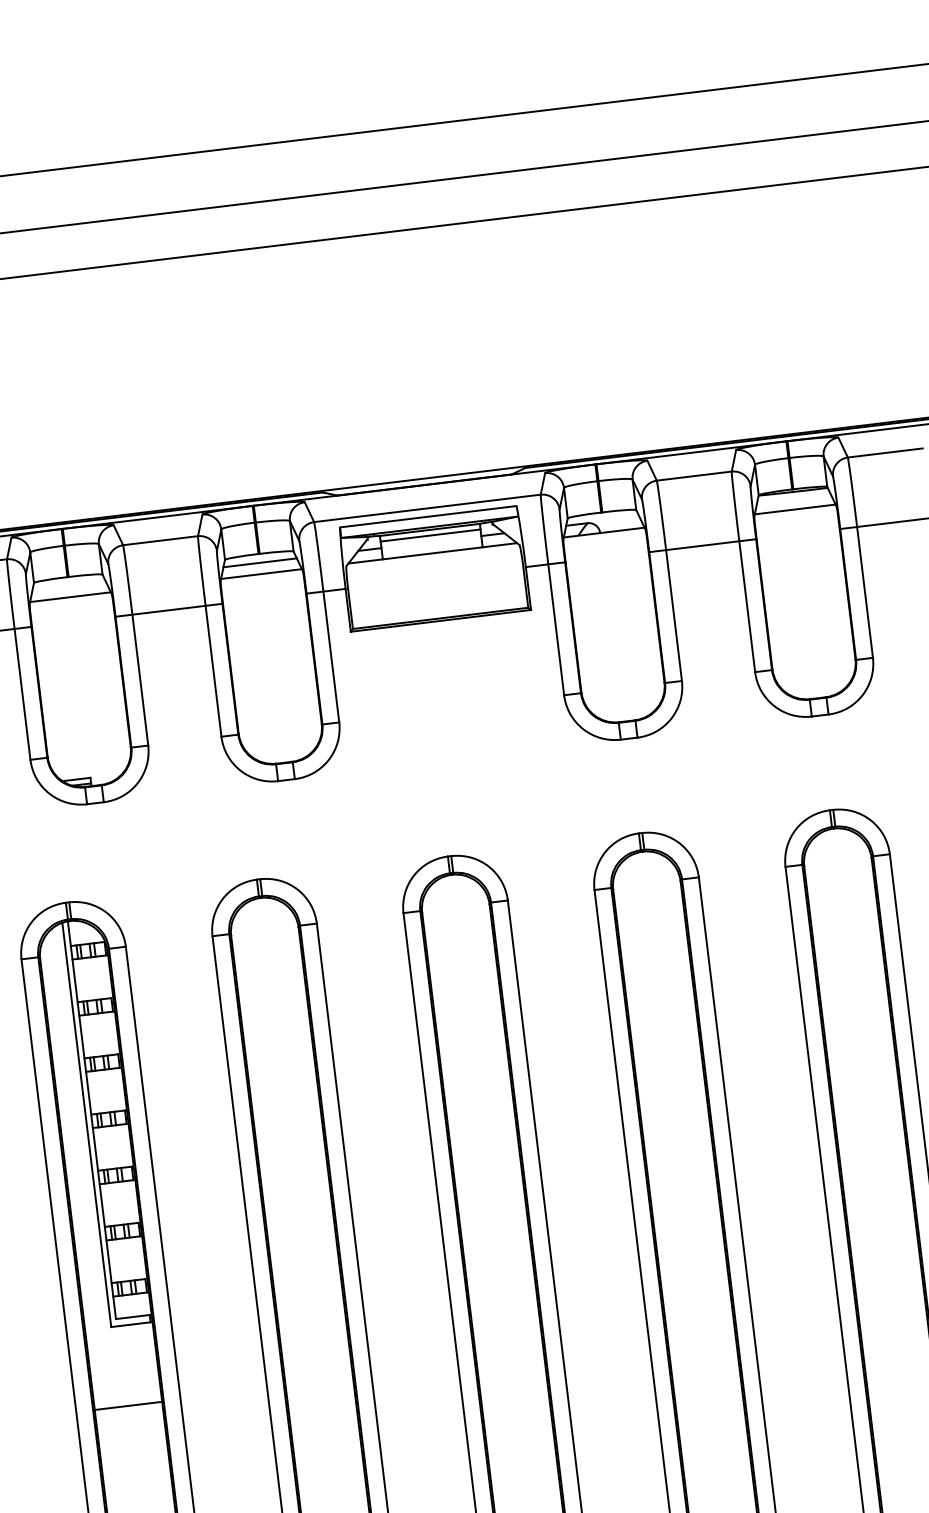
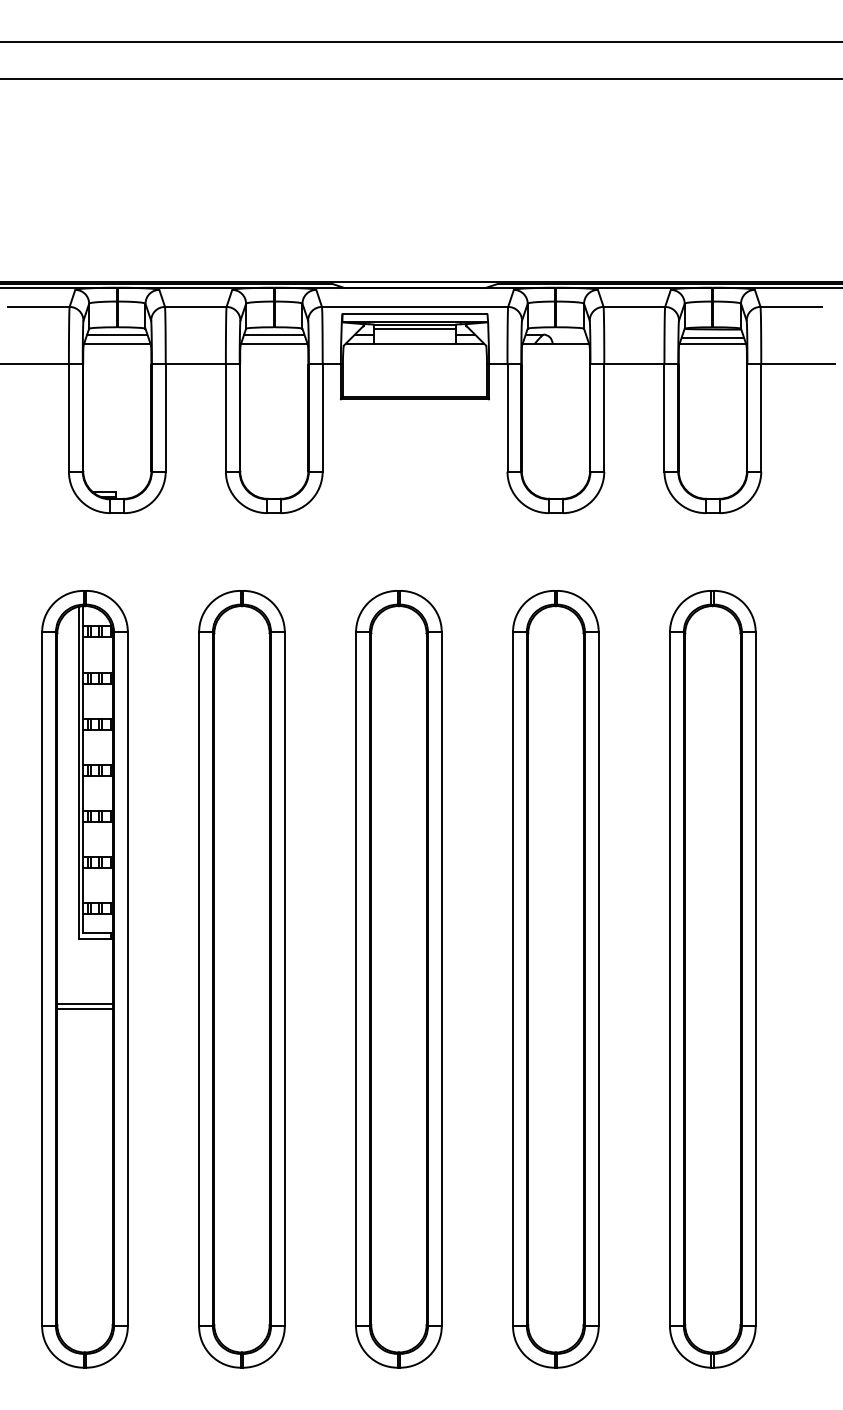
line: (793, 501) -> (712, 337), added
line: (69, 585) -> (117, 334), added
line: (128, 1412) -> (84, 1009), added

